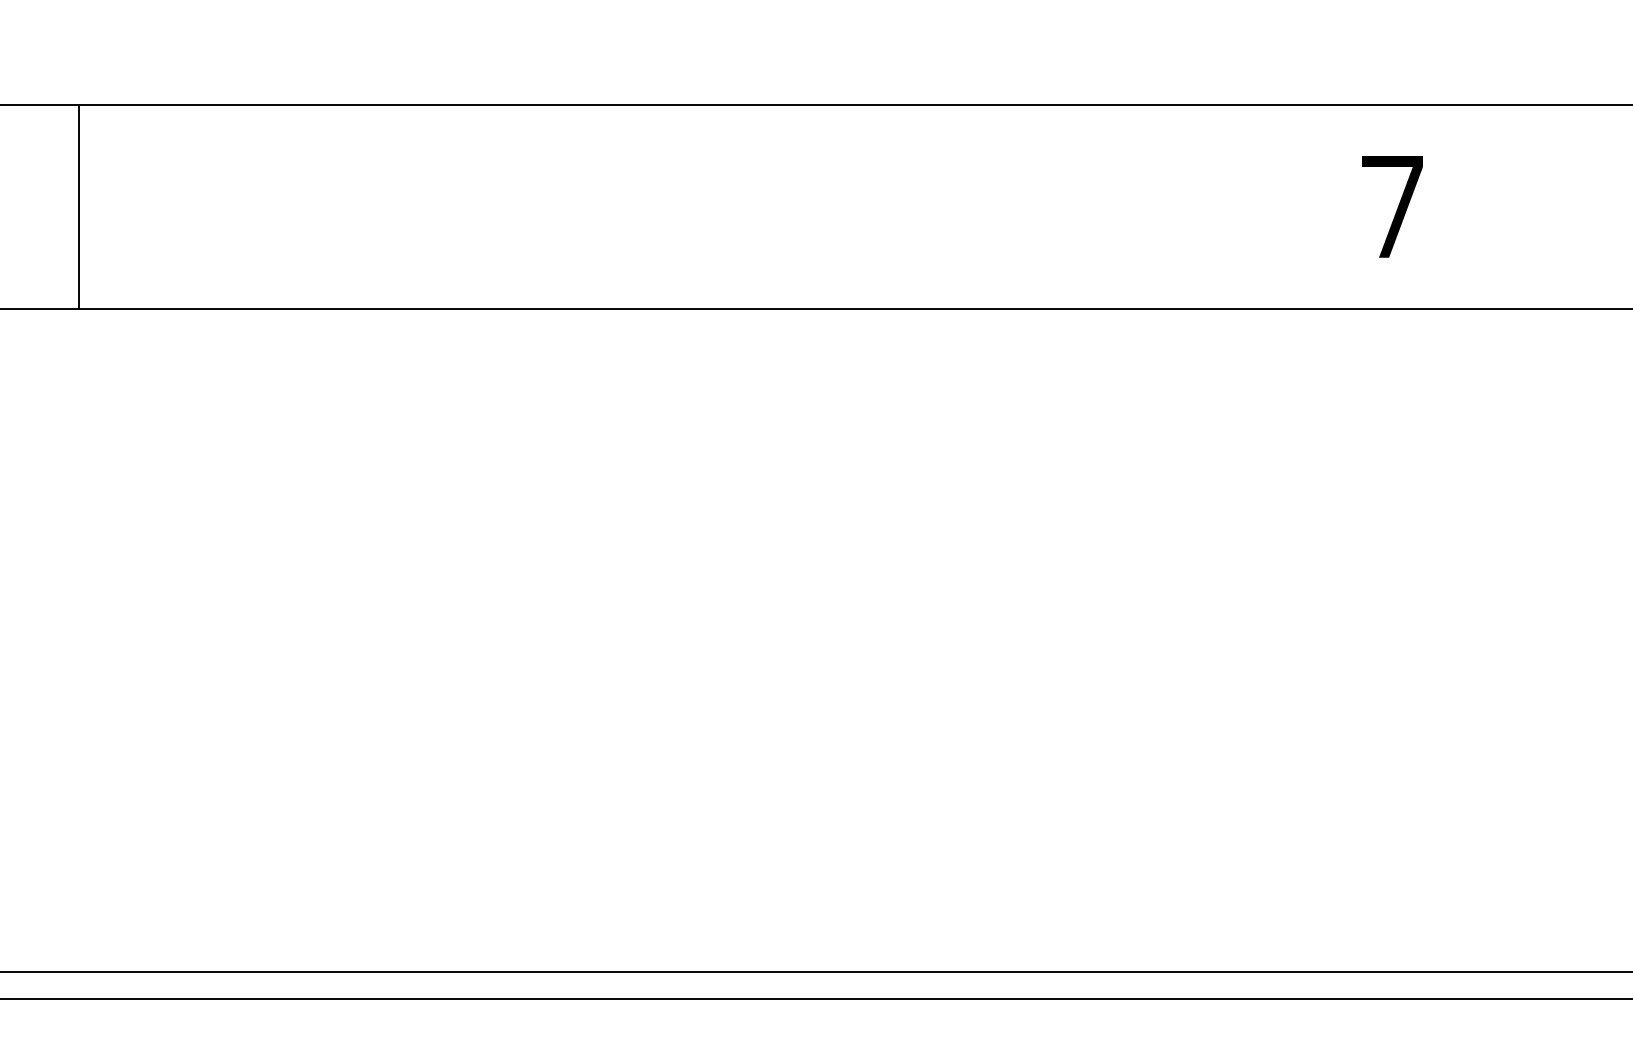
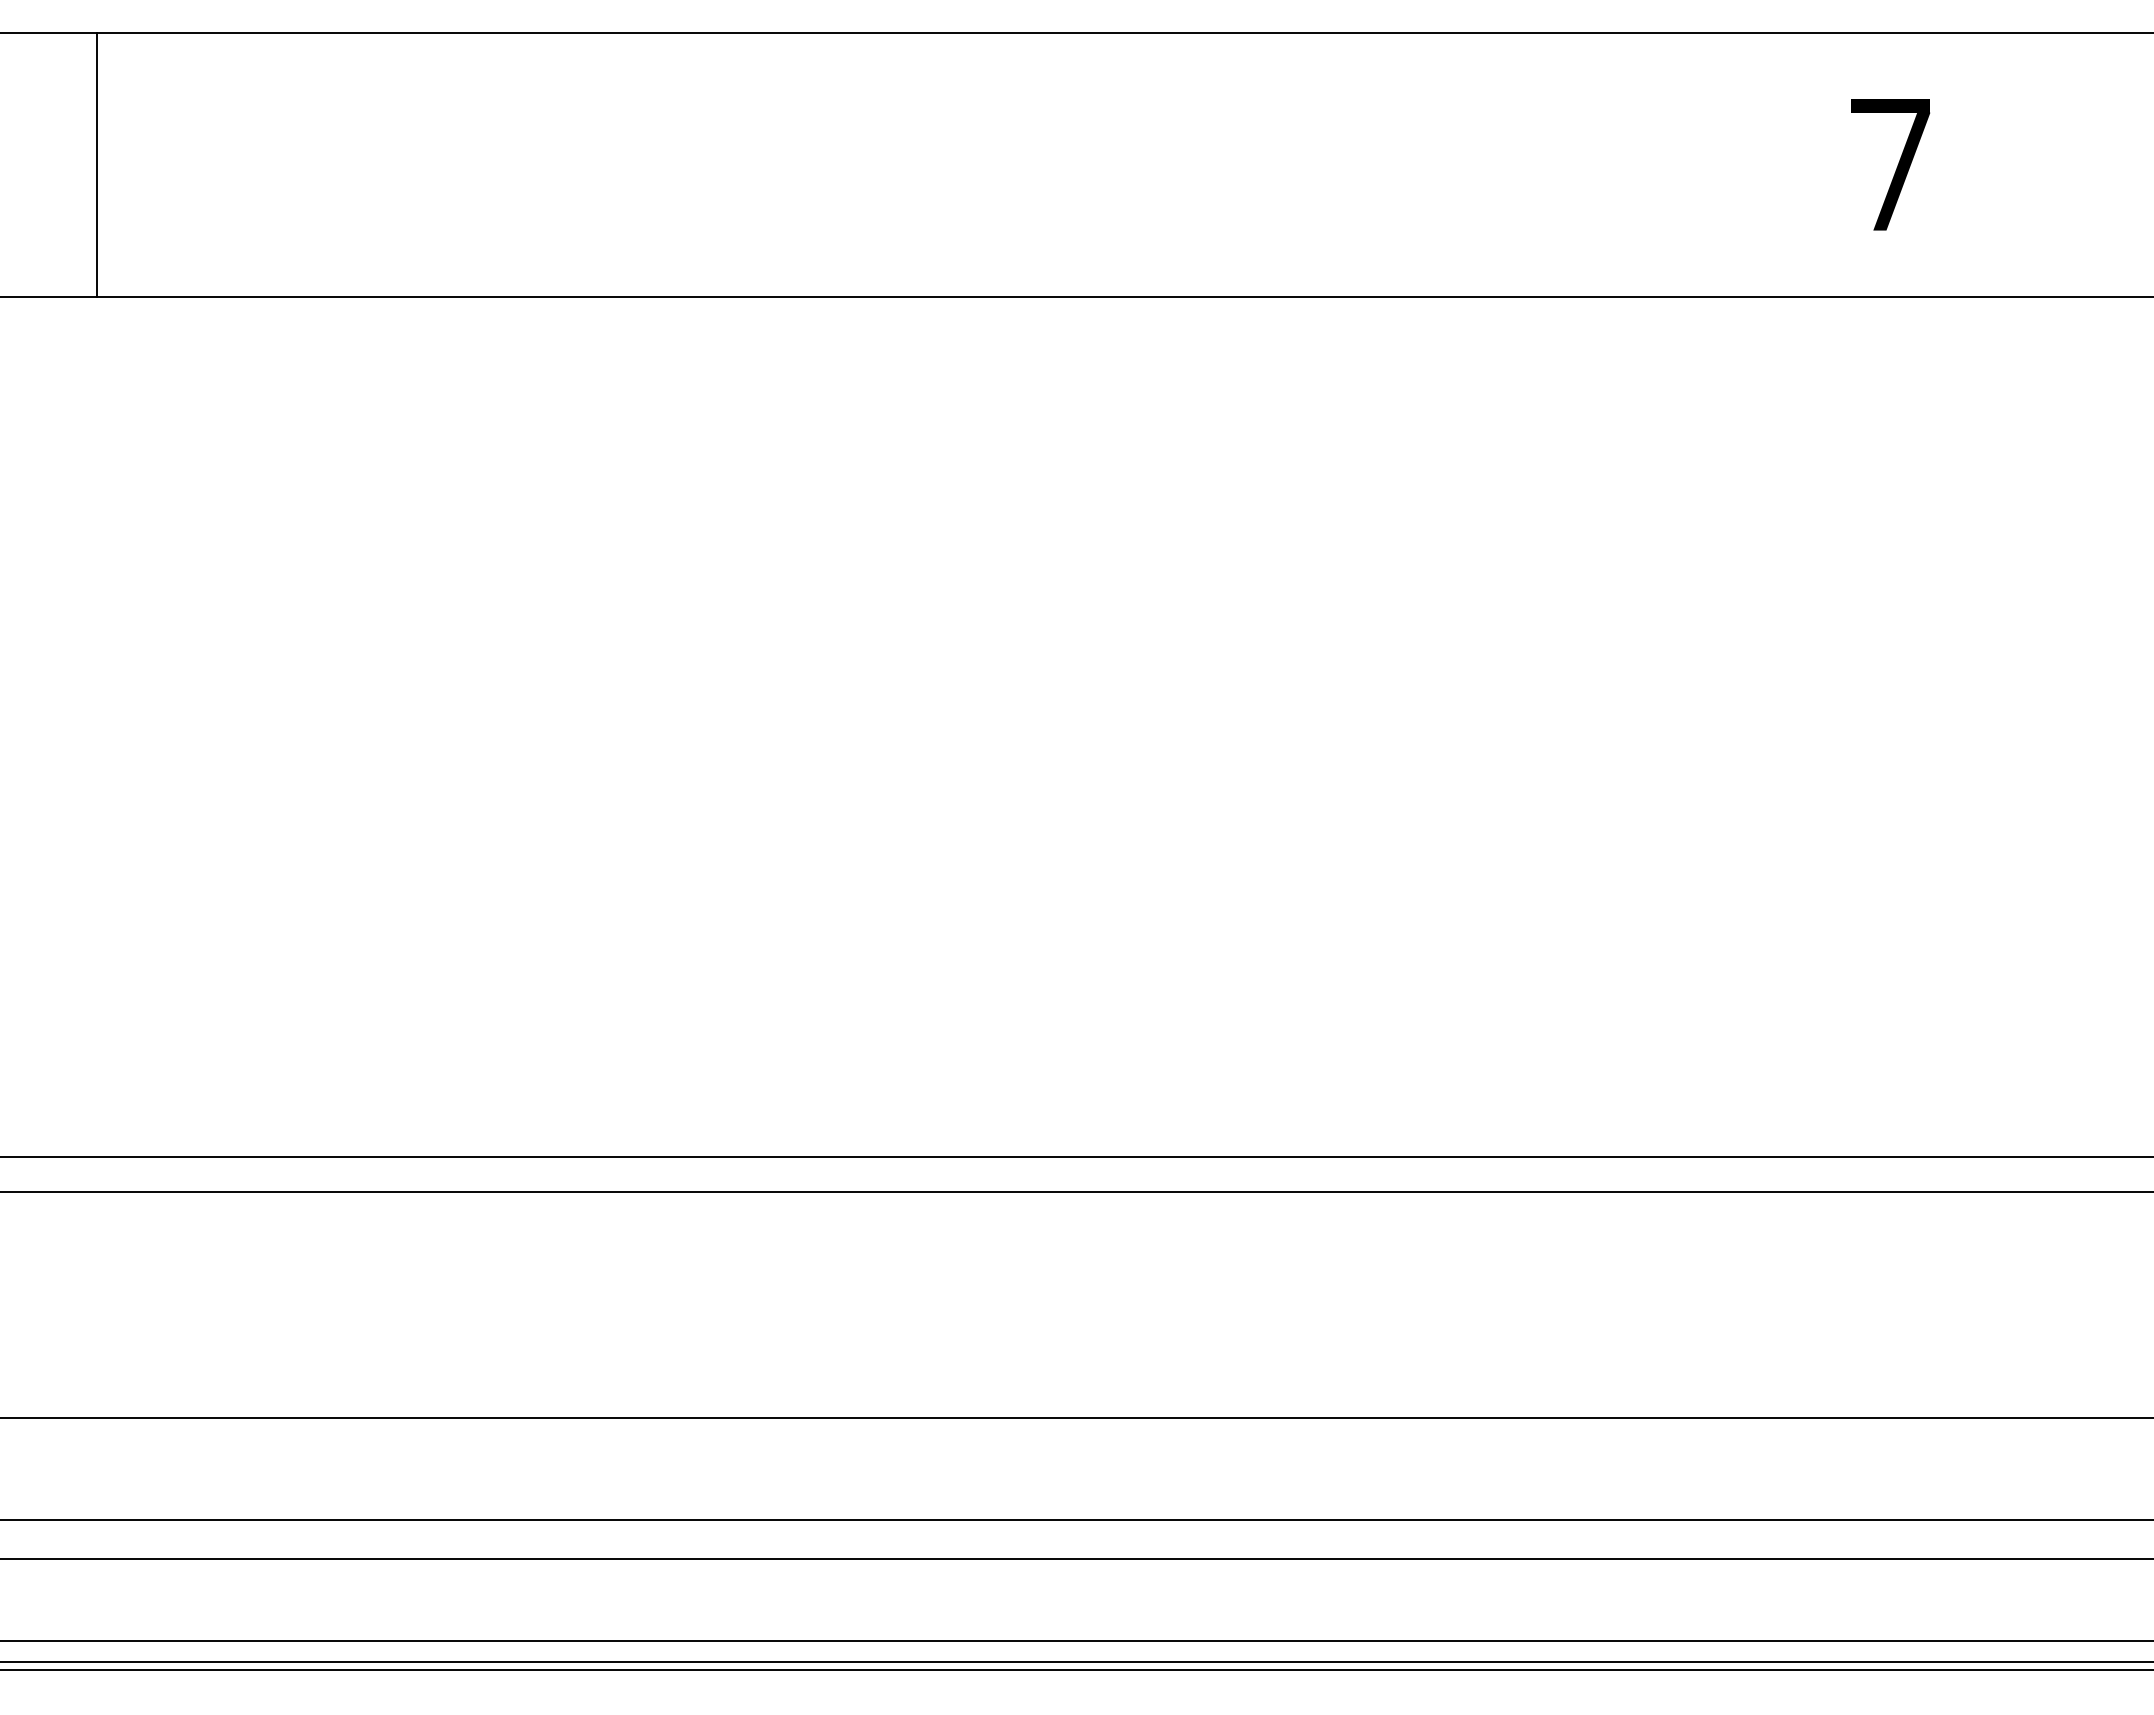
line: (79, 206) -> (96, 164), moved

